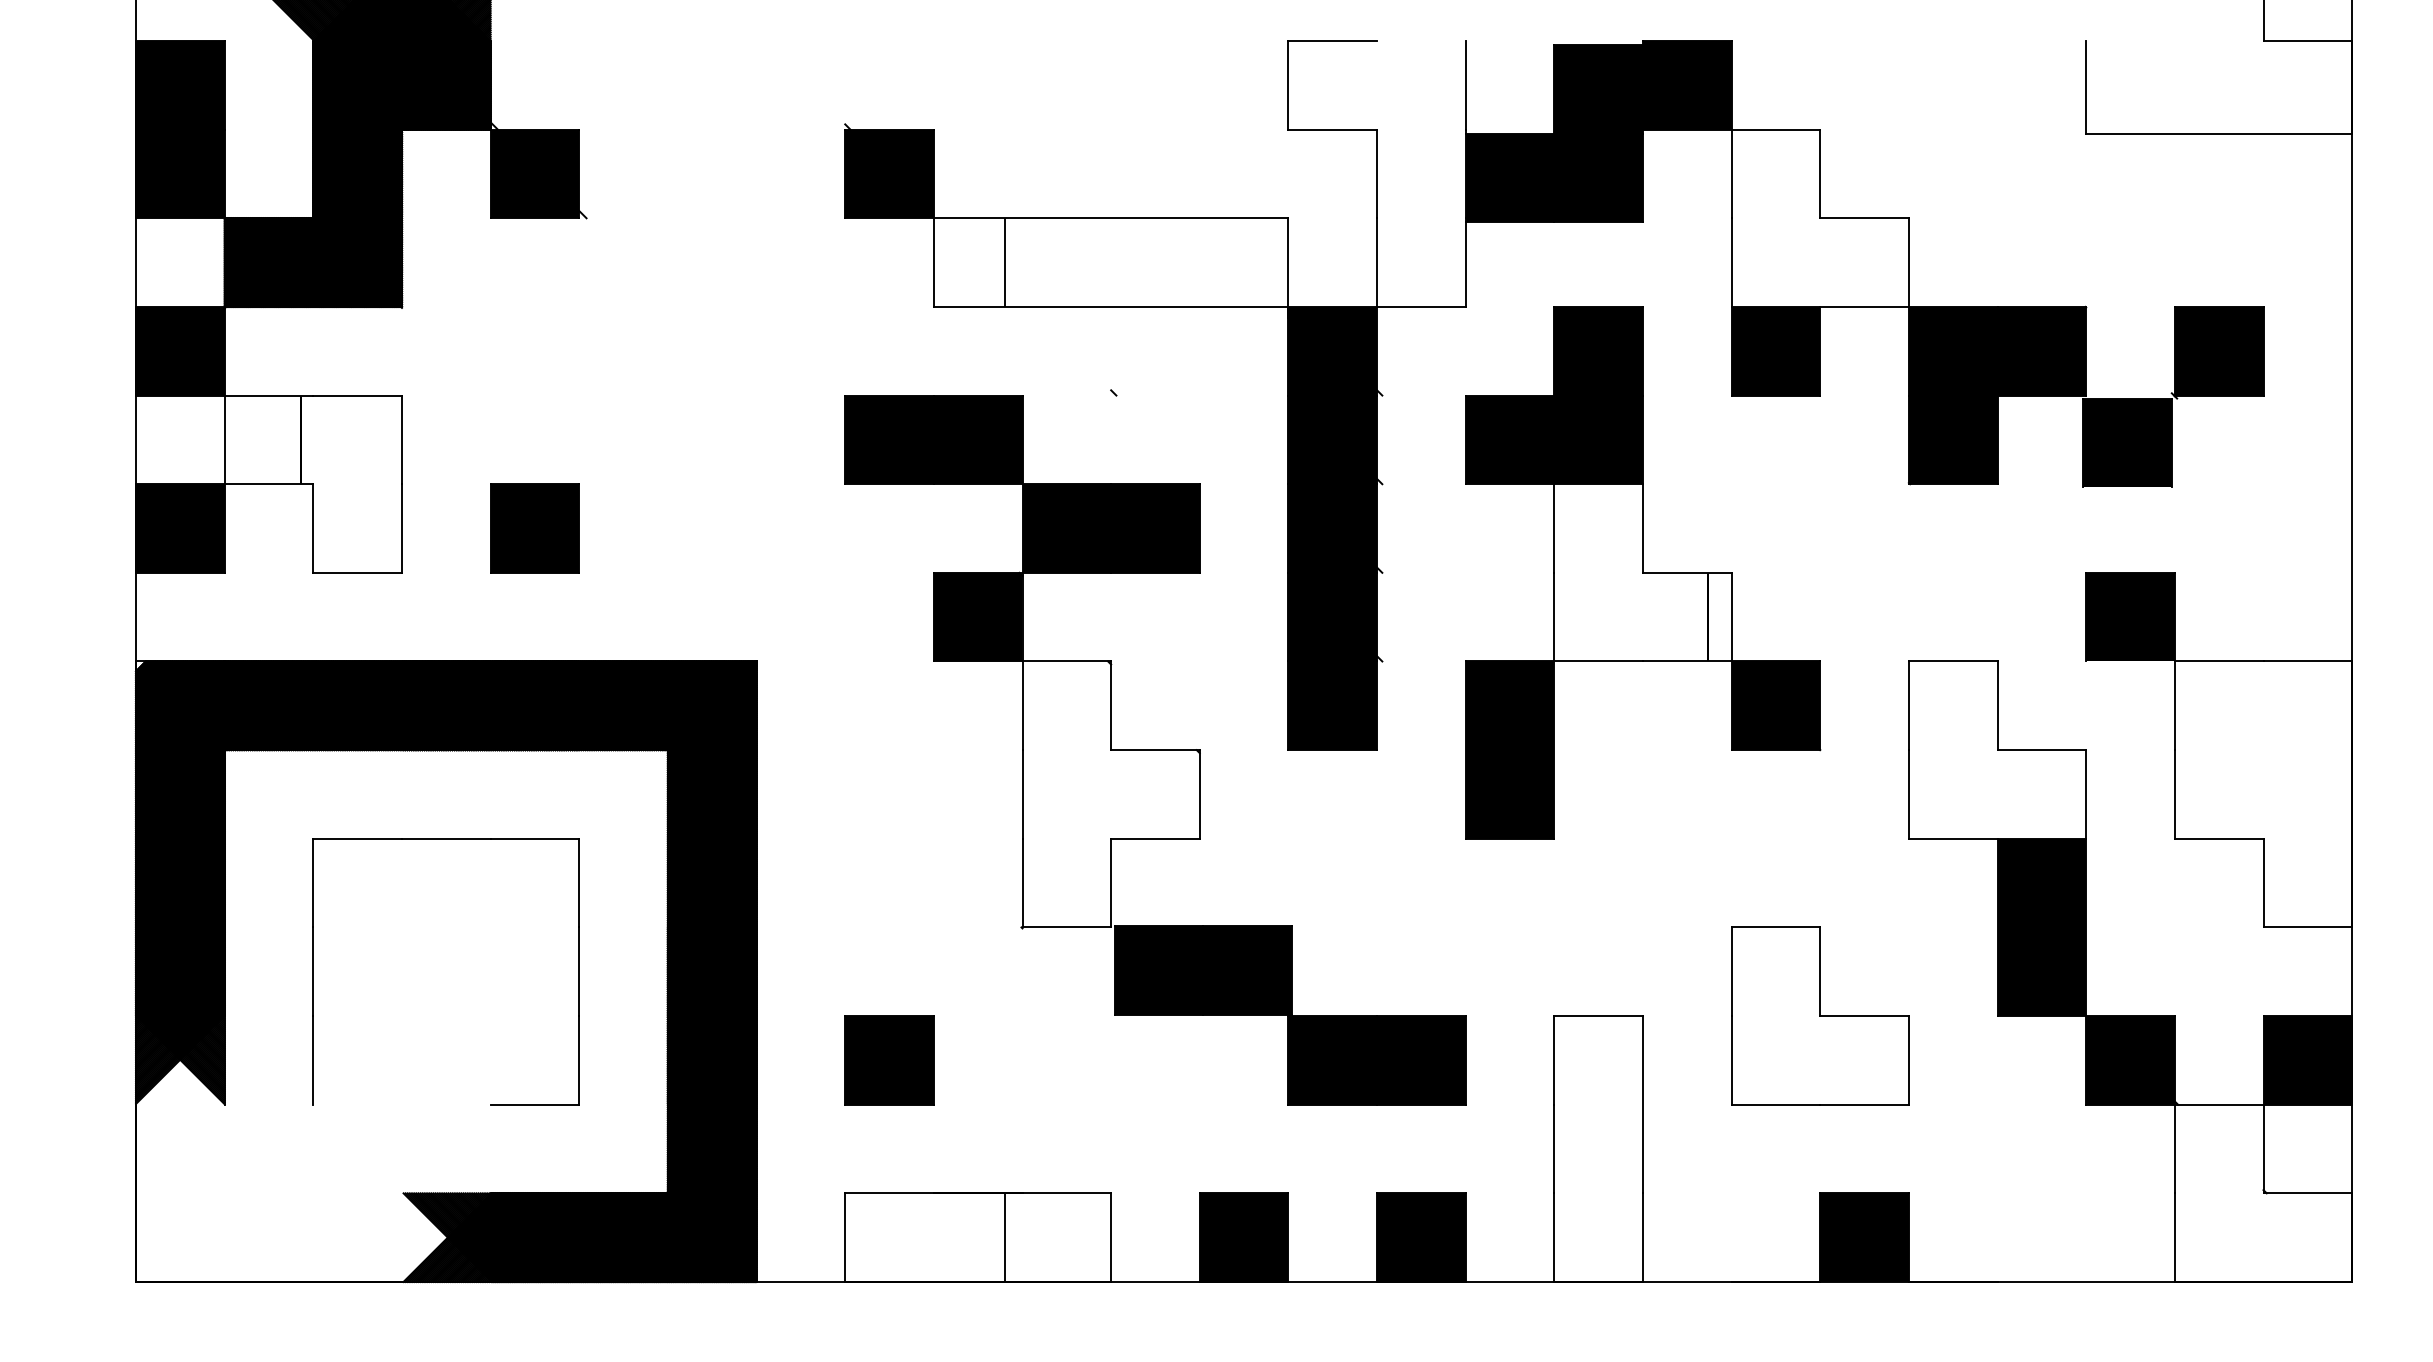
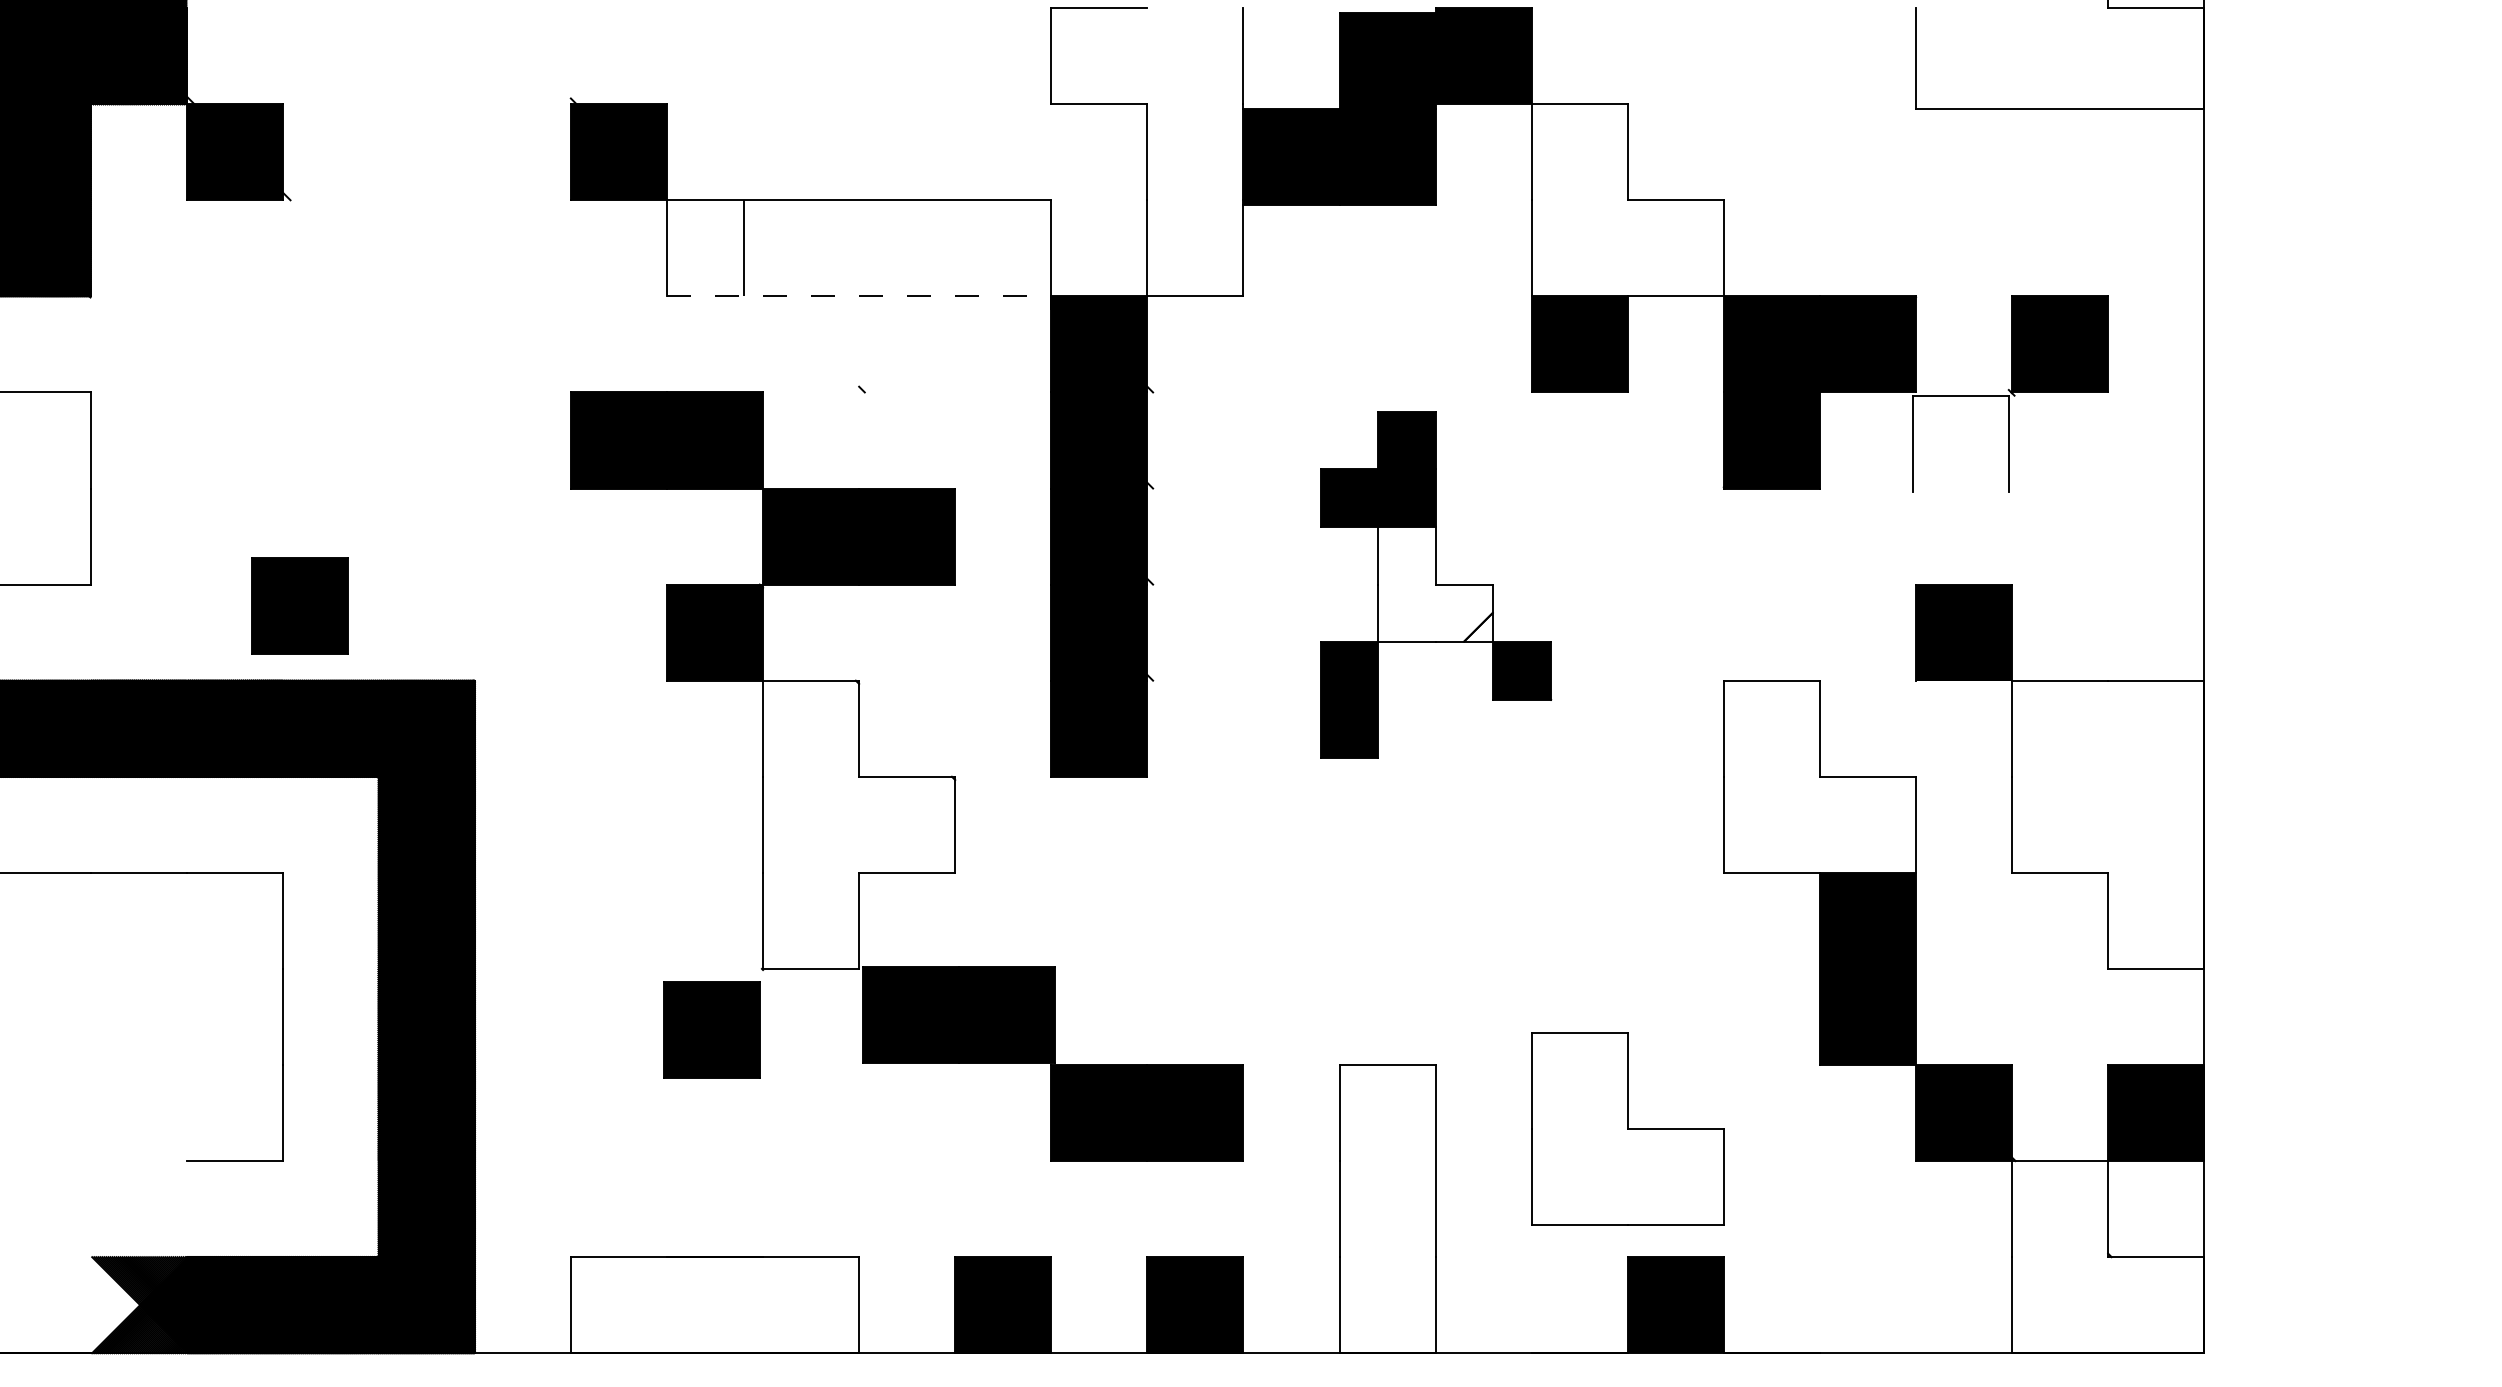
line: (1111, 306) -> (859, 295), solid -> dashed
fill: (2127, 442) -> (1960, 443), removed
part: (534, 528) -> (299, 605), moved
part: (1643, 572) -> (1436, 584), size x0.6
part: (1820, 1015) -> (1628, 1128), moved
part: (889, 1060) -> (712, 1029), moved
hatch: (1005, 1237) -> (744, 1305), removed

